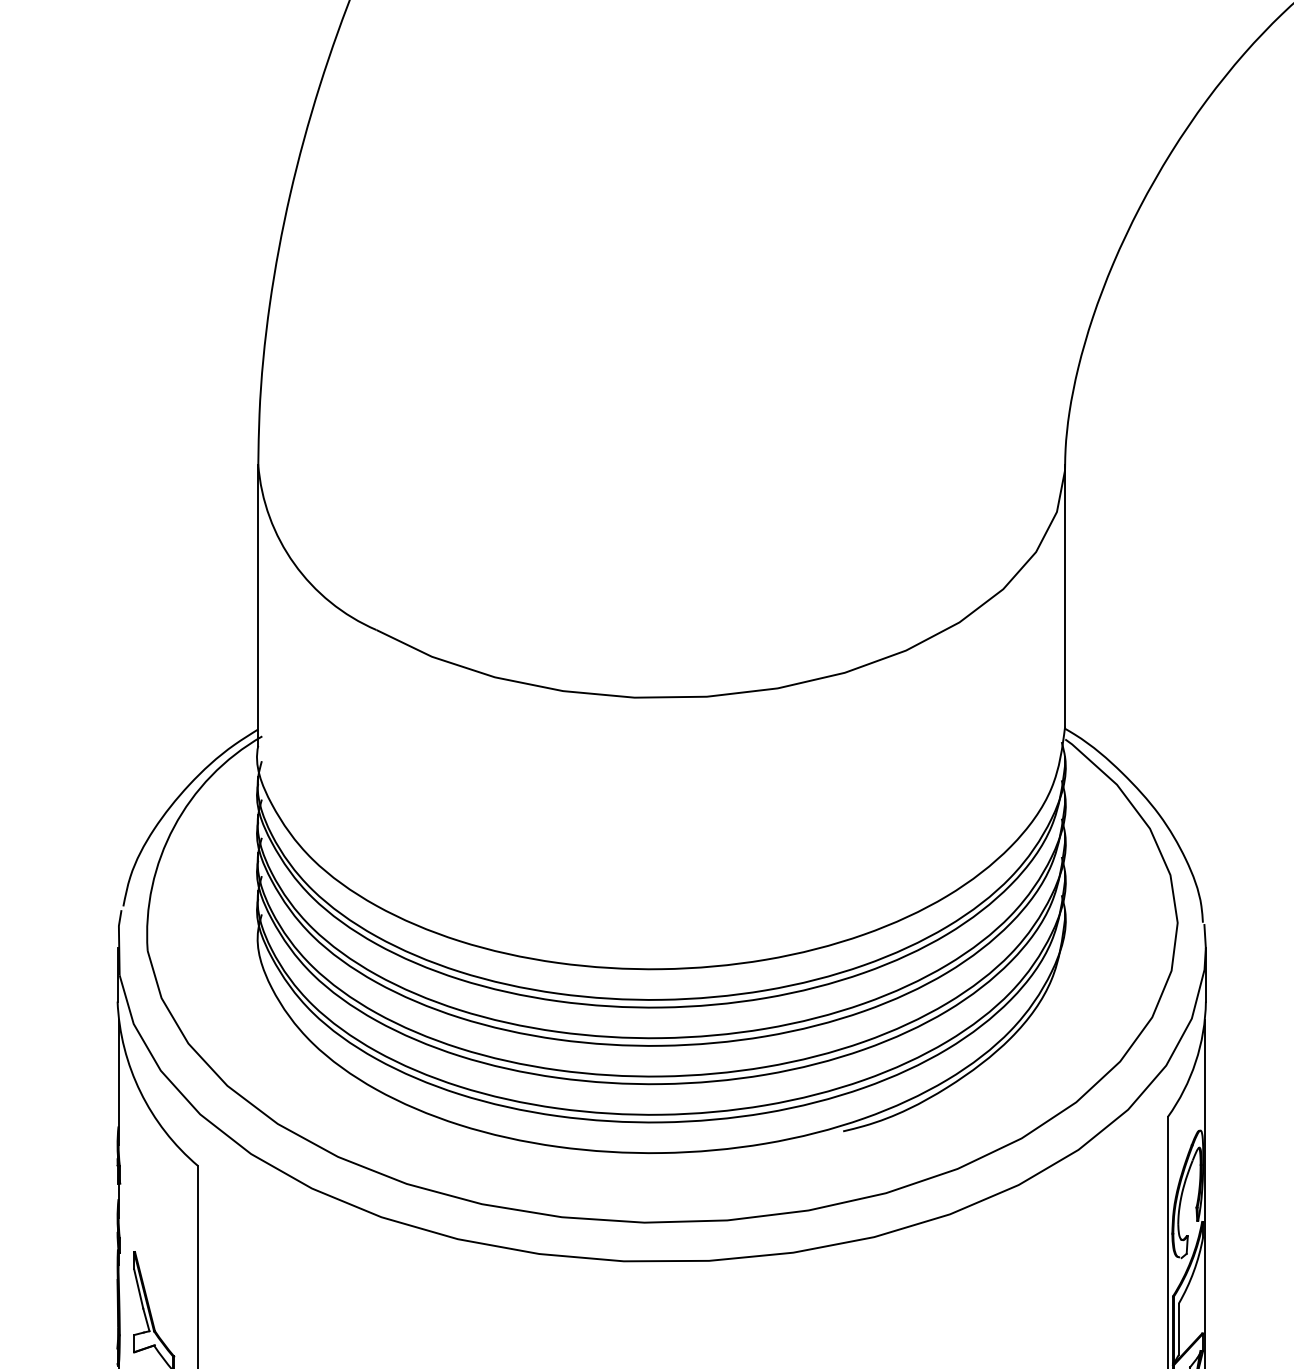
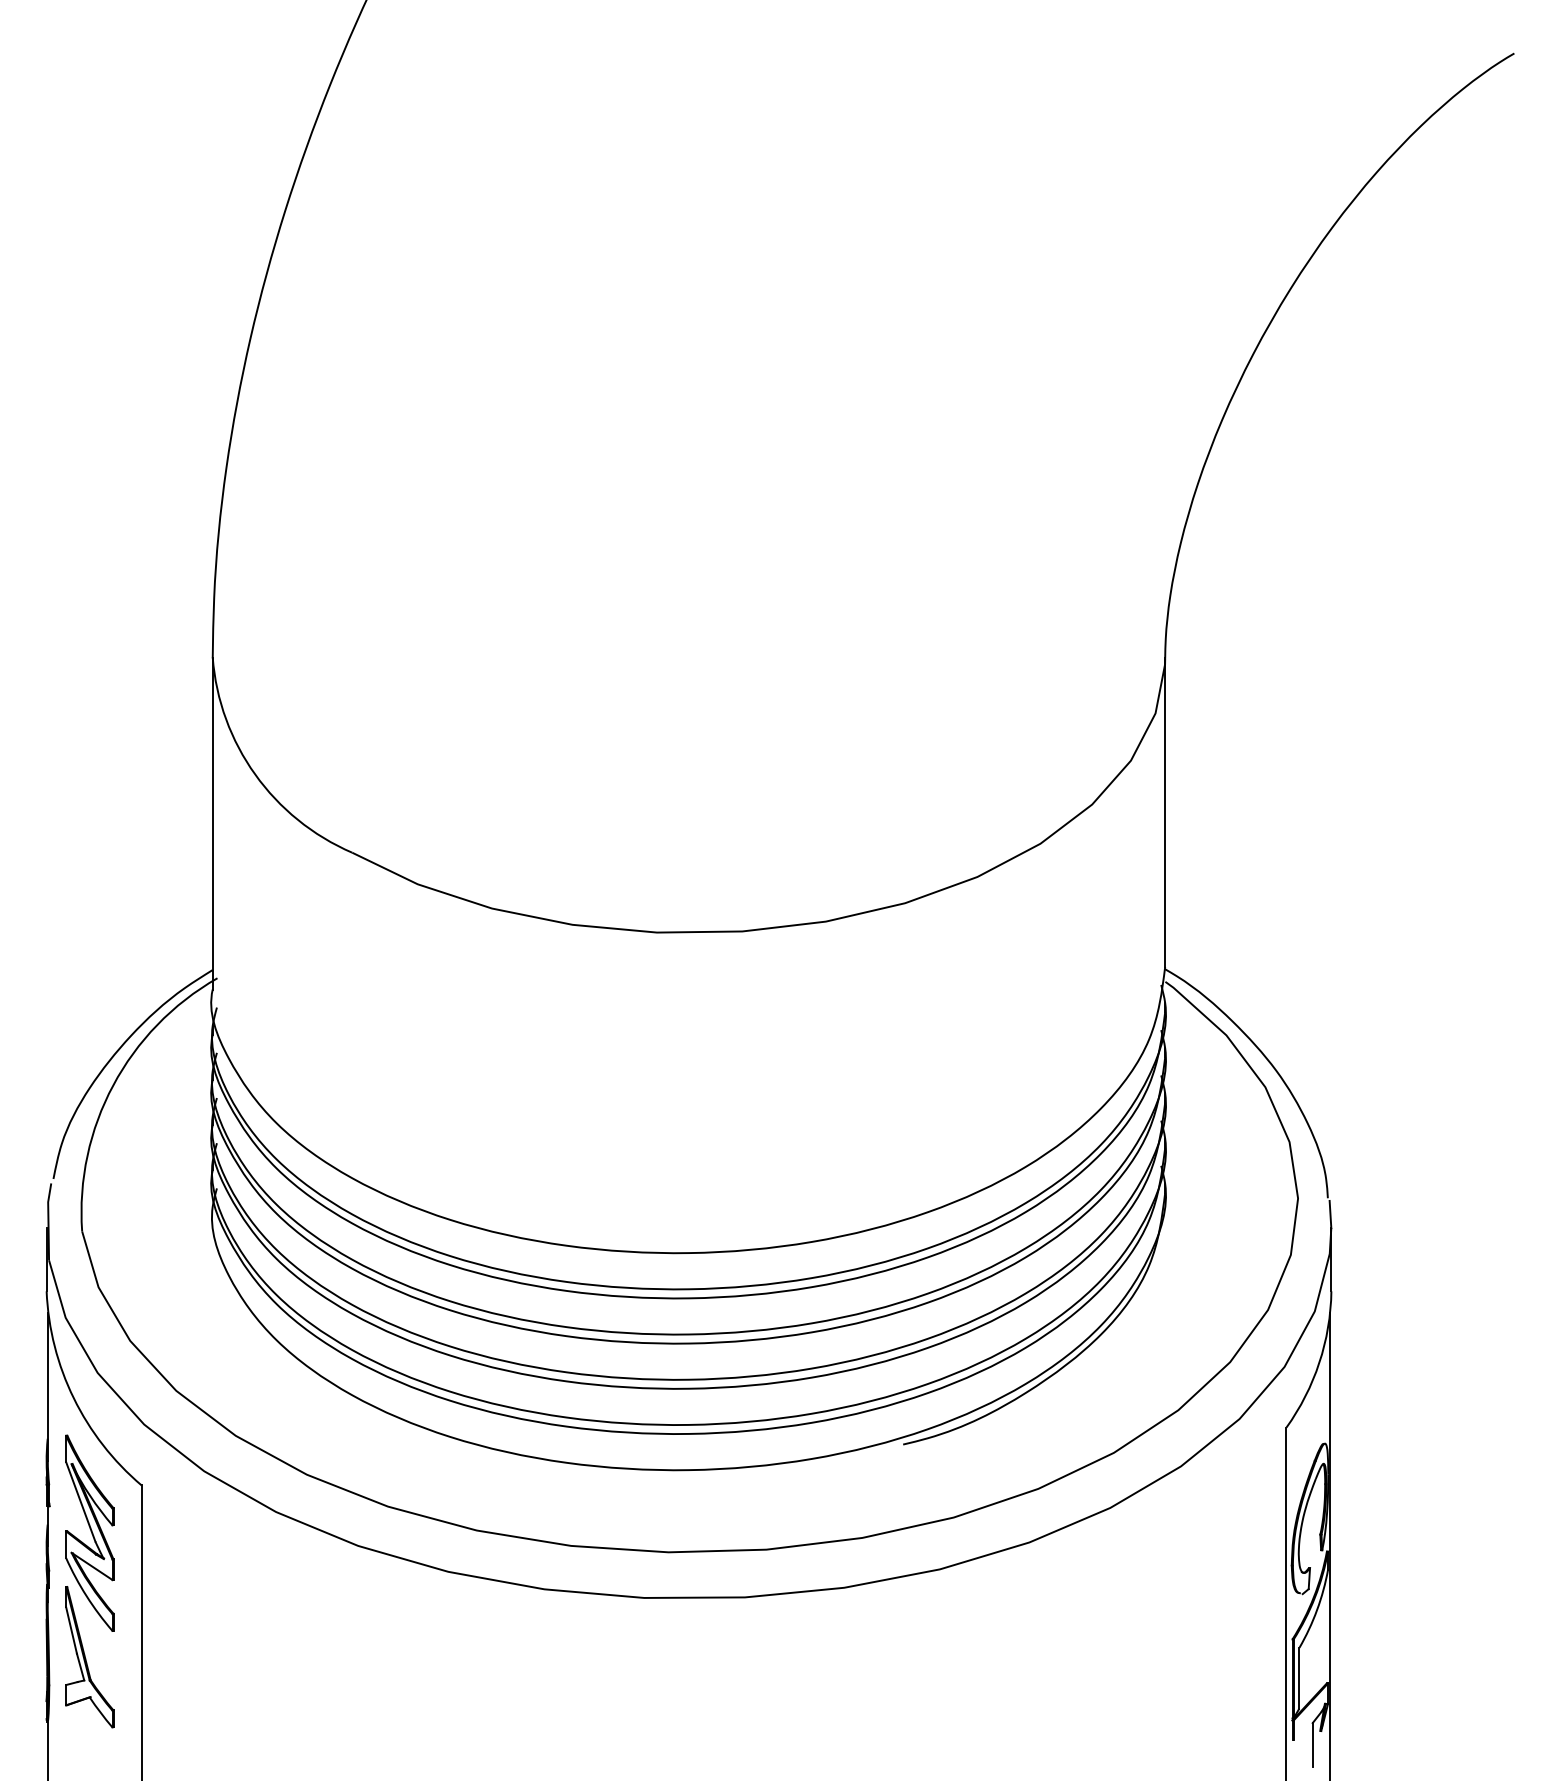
part: (153, 1205) -> (89, 1532), added

